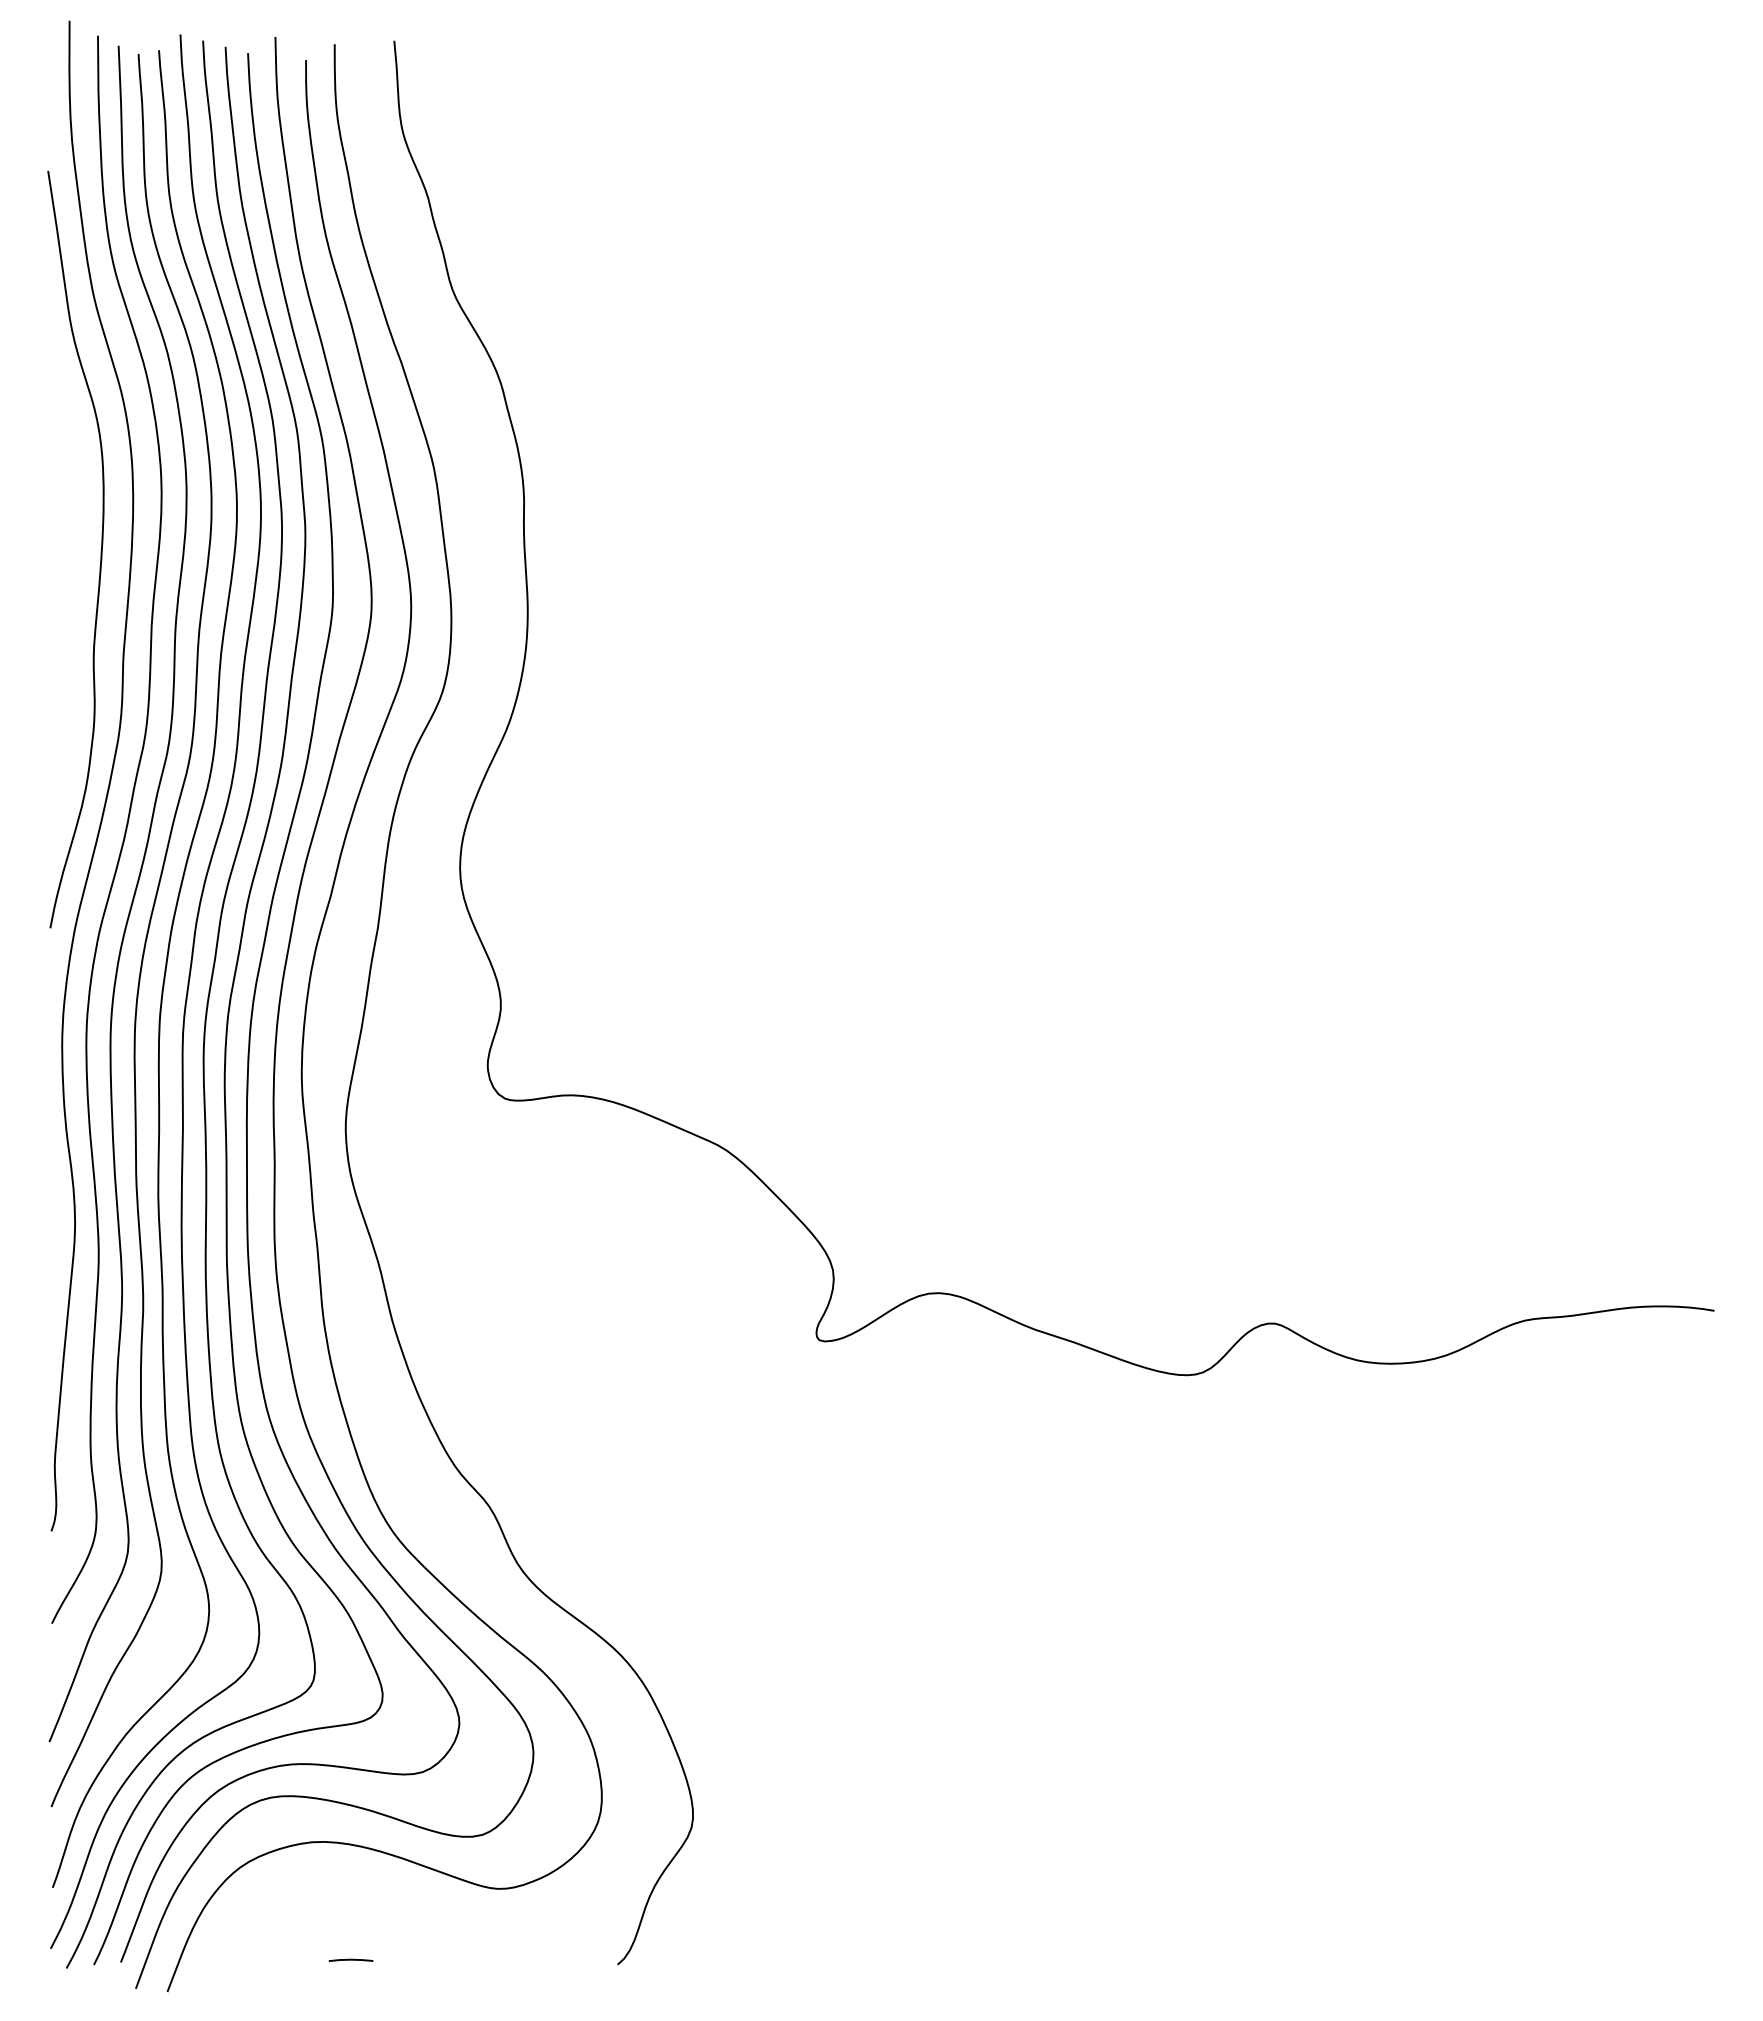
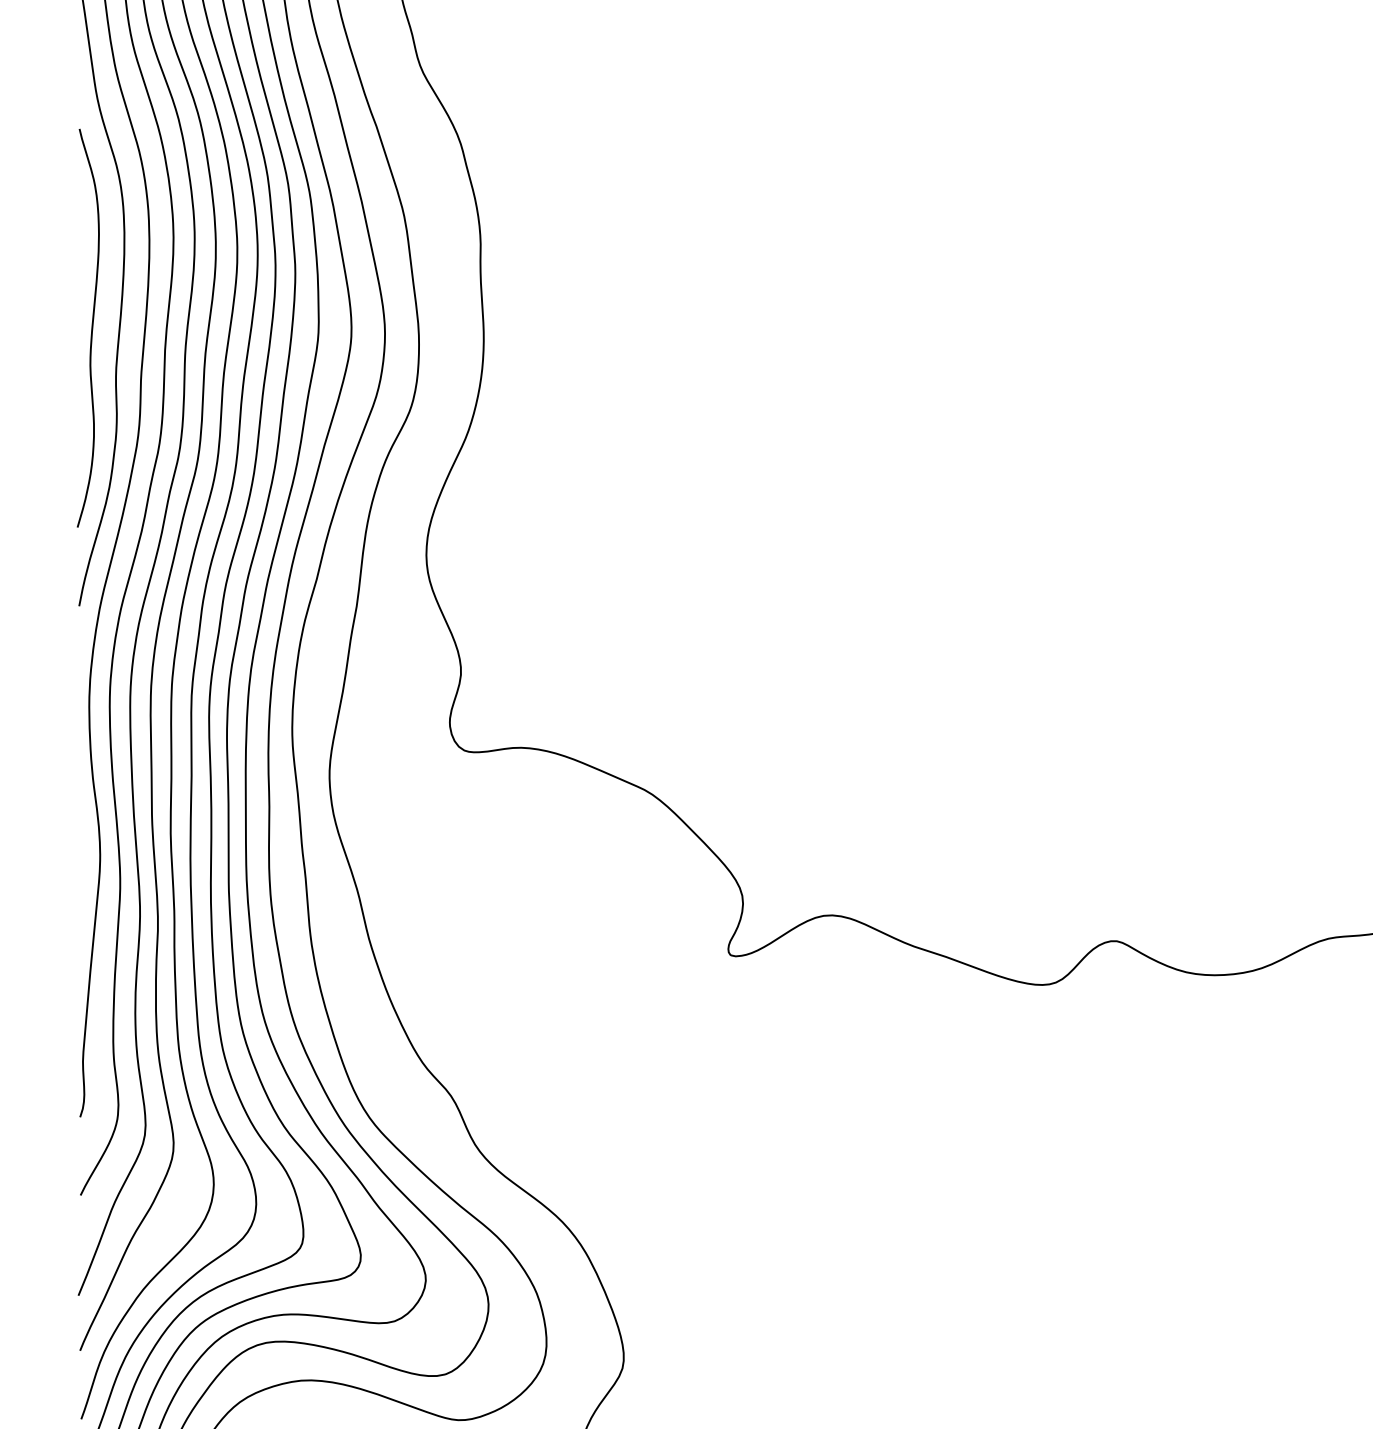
curve: (64, 600) -> (91, 328), added

